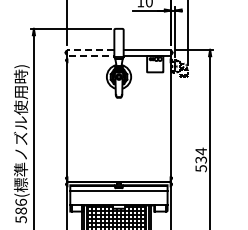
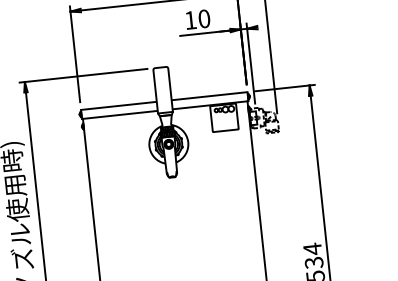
line: (66, 52) -> (80, 114), dashed -> solid

